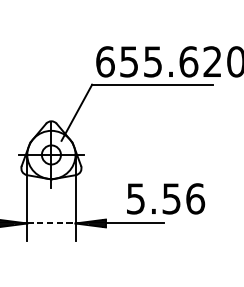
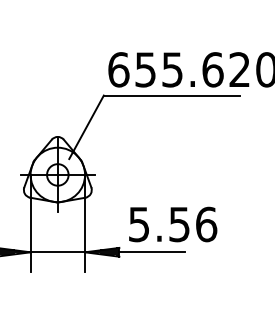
text: (166, 198) -> (173, 224), moved
line: (52, 223) -> (58, 252), dashed -> solid

